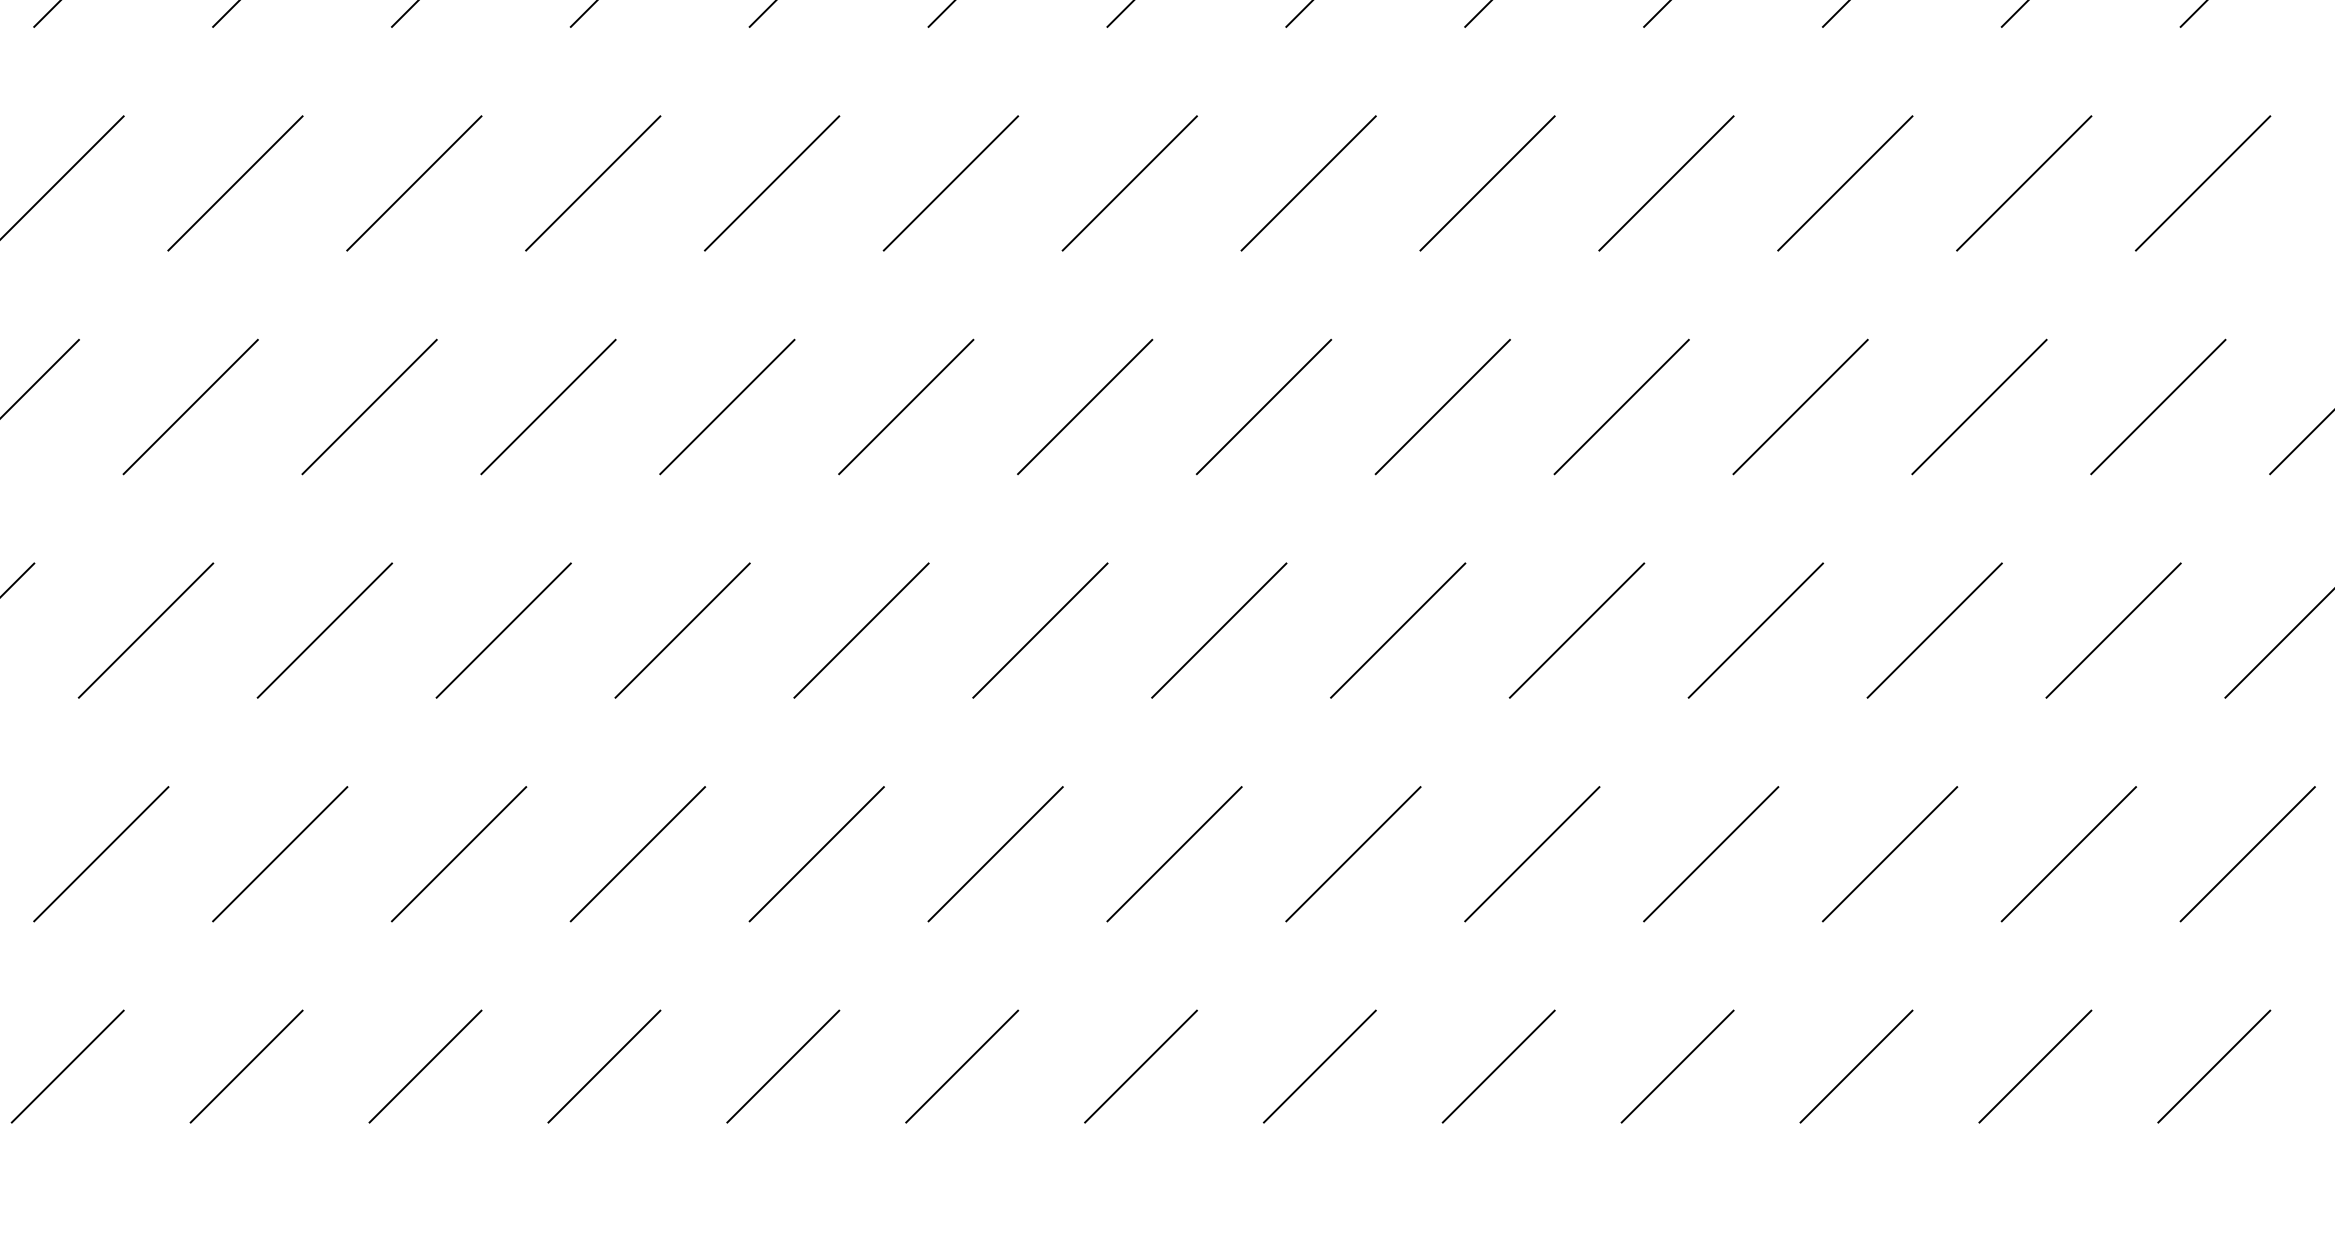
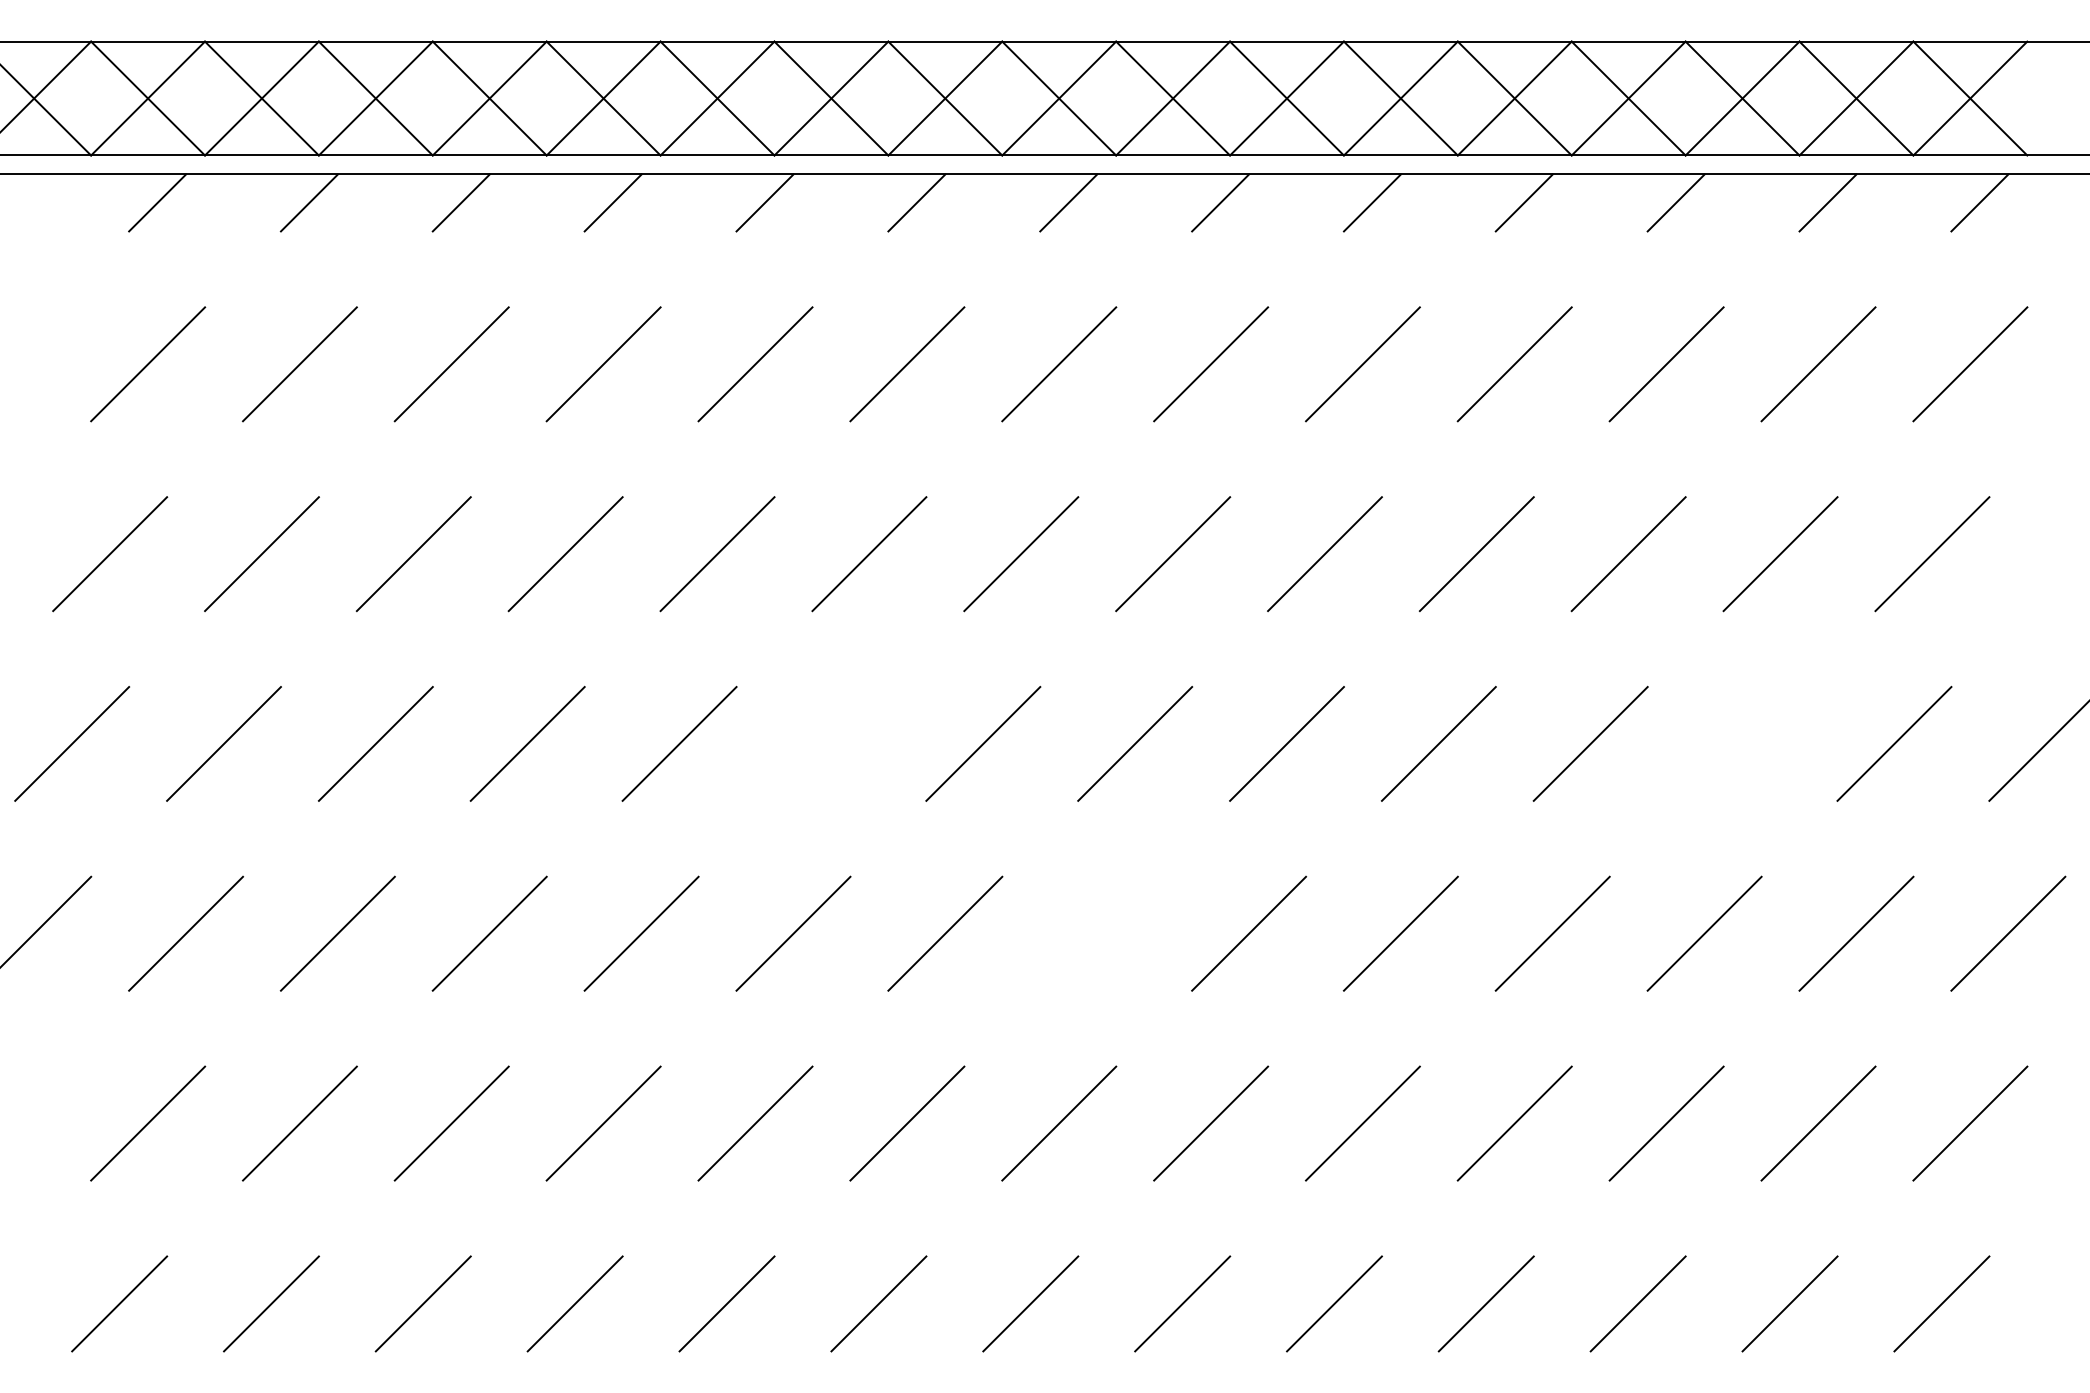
line: (906, 406) -> (831, 743), removed
line: (1979, 406) -> (1742, 743), removed
line: (1219, 630) -> (1097, 933), removed

